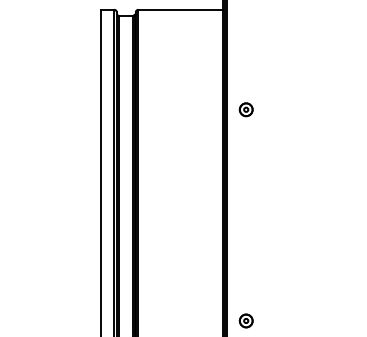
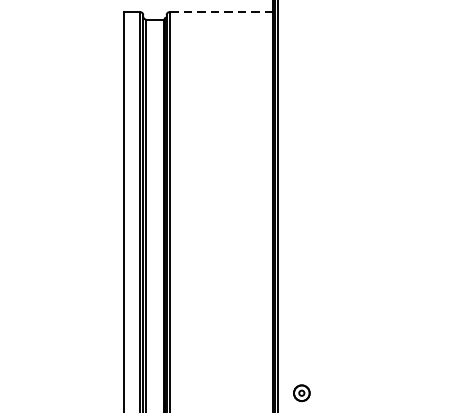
line: (180, 9) -> (221, 11), solid -> dashed
part: (245, 109) -> (300, 134), removed

